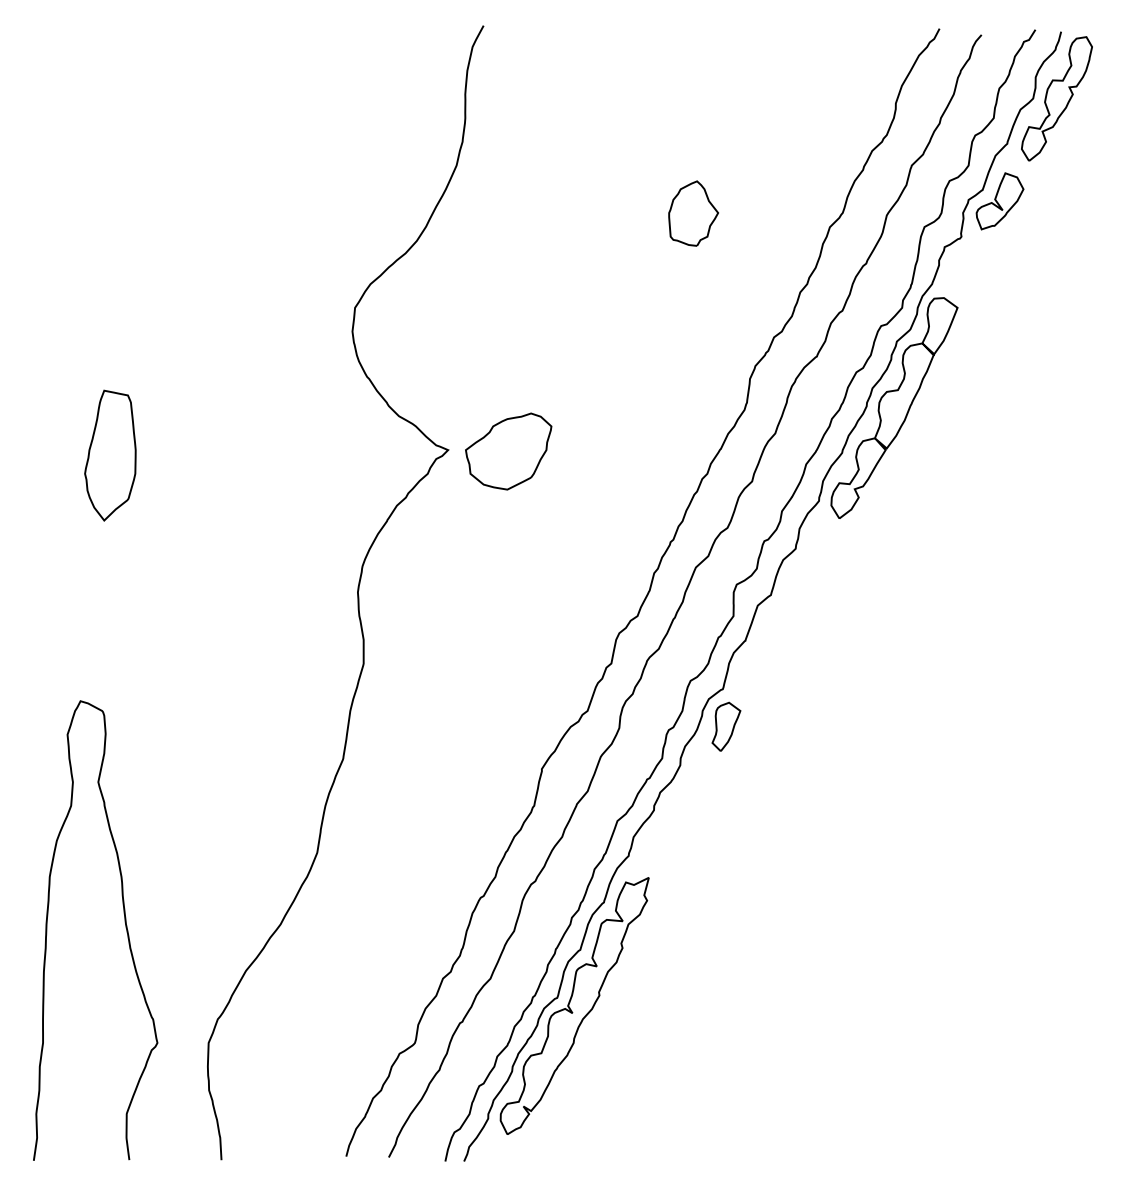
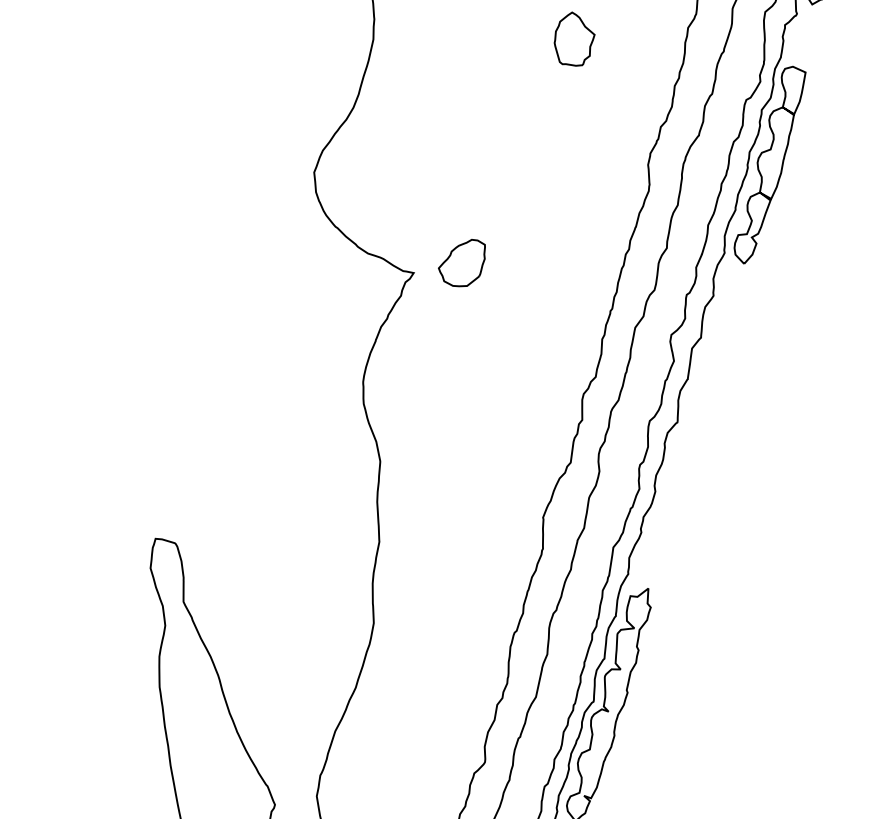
part: (508, 451) -> (463, 264), size x0.7
part: (110, 455) -> (139, 333), removed
part: (726, 726) -> (686, 452), removed

